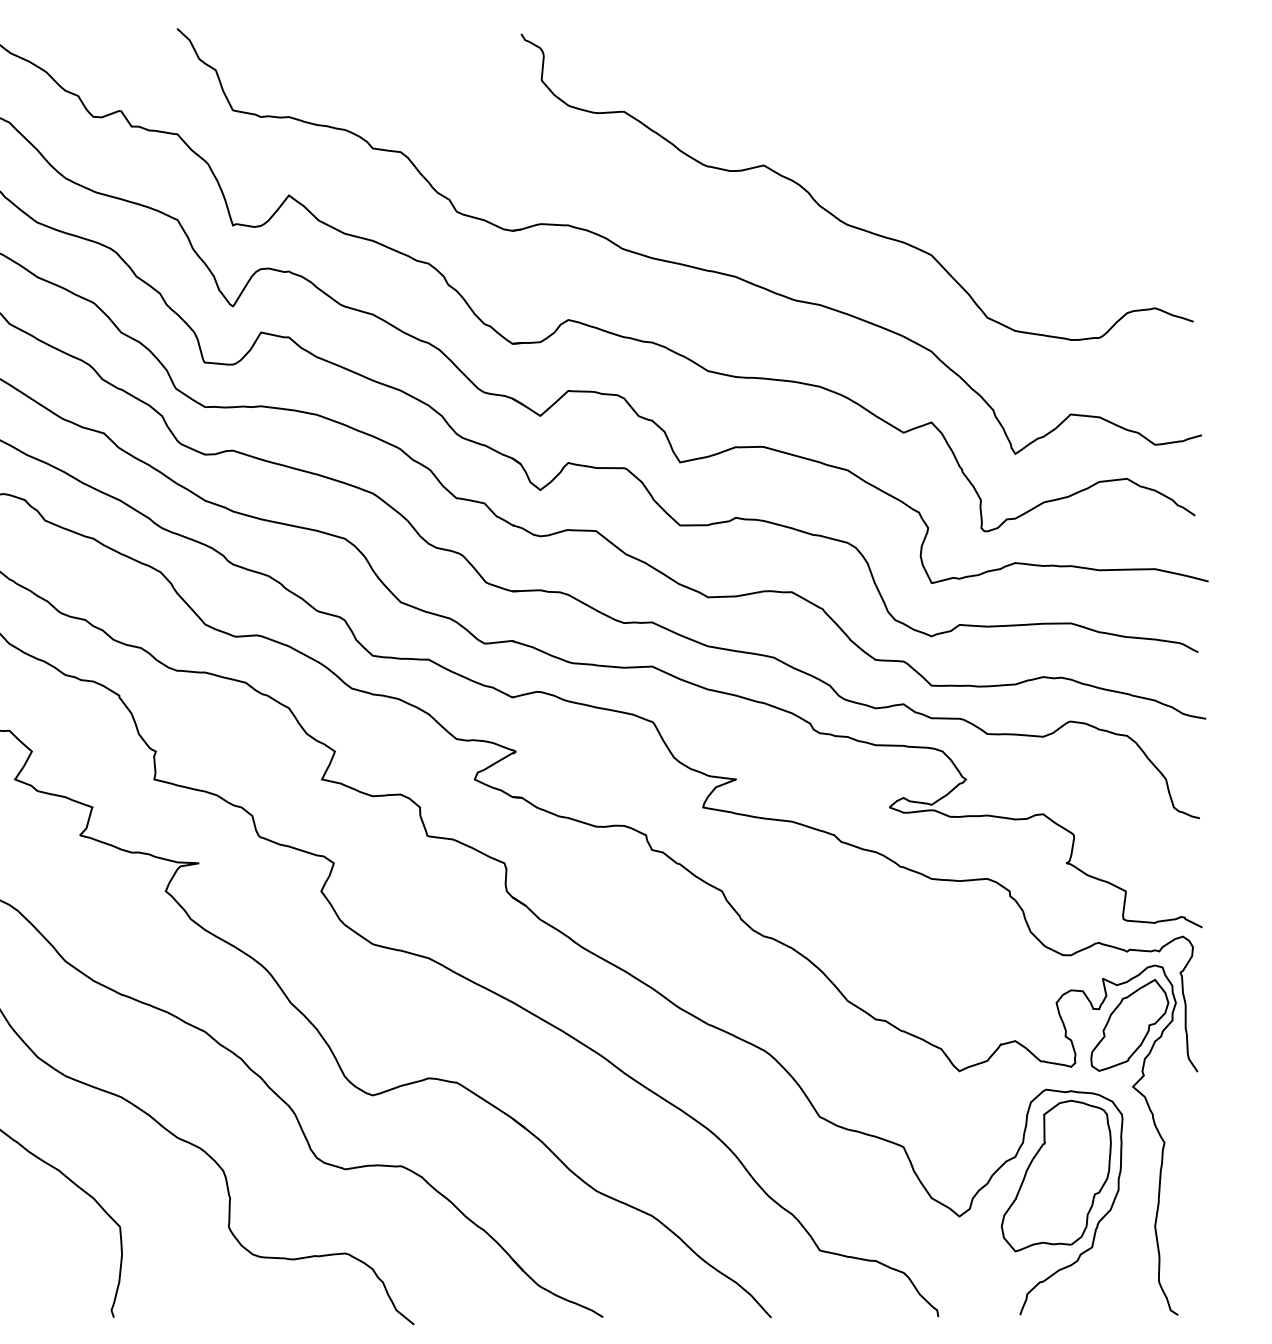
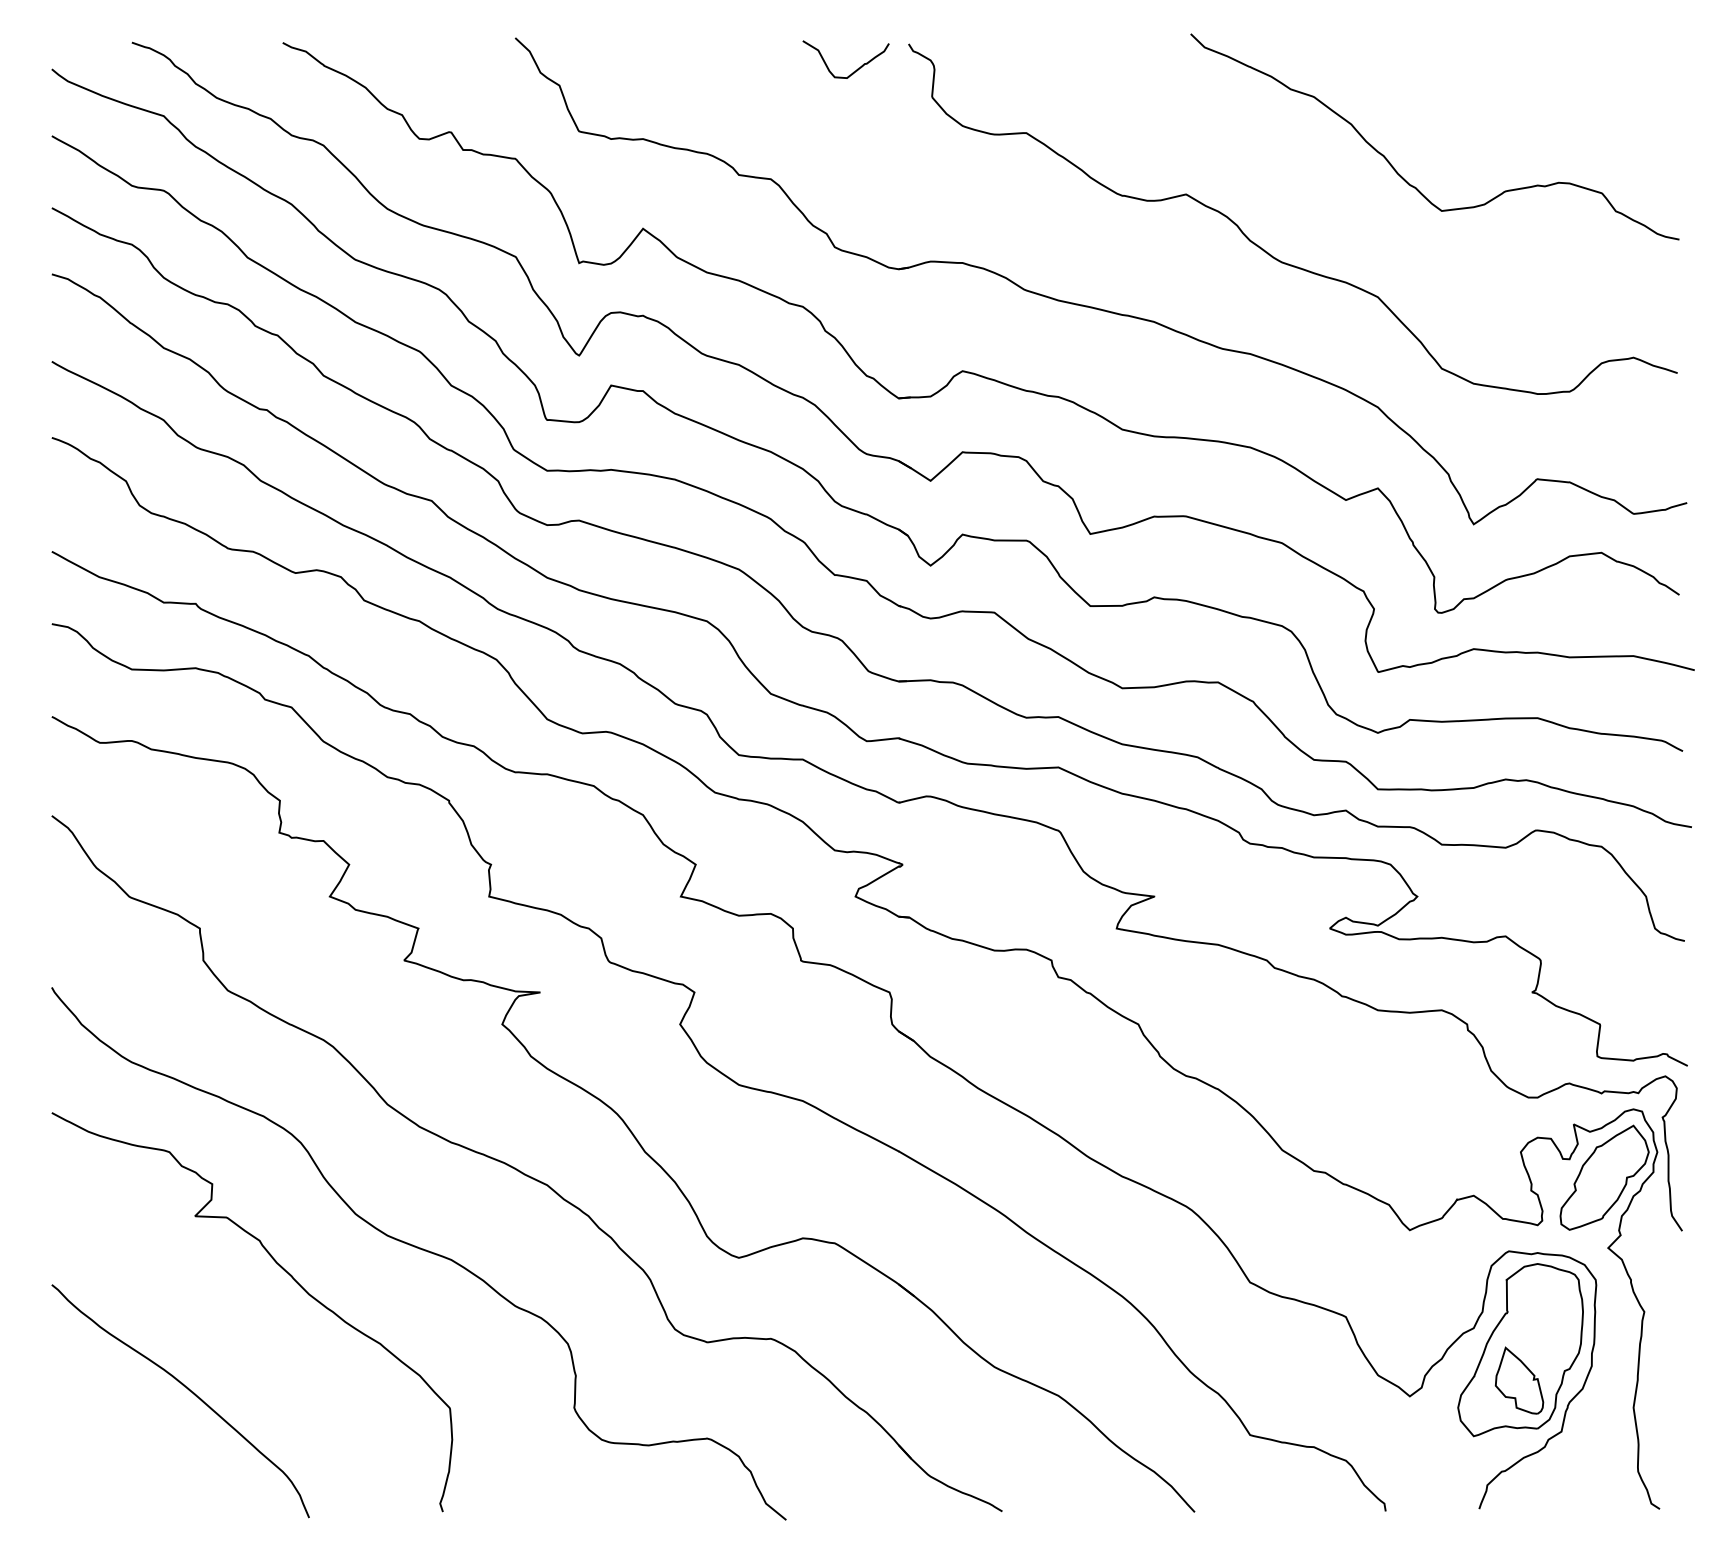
curve: (472, 57) -> (853, 71), added
curve: (946, 141) -> (1394, 167), added
part: (1055, 1202) -> (1519, 1380), added

